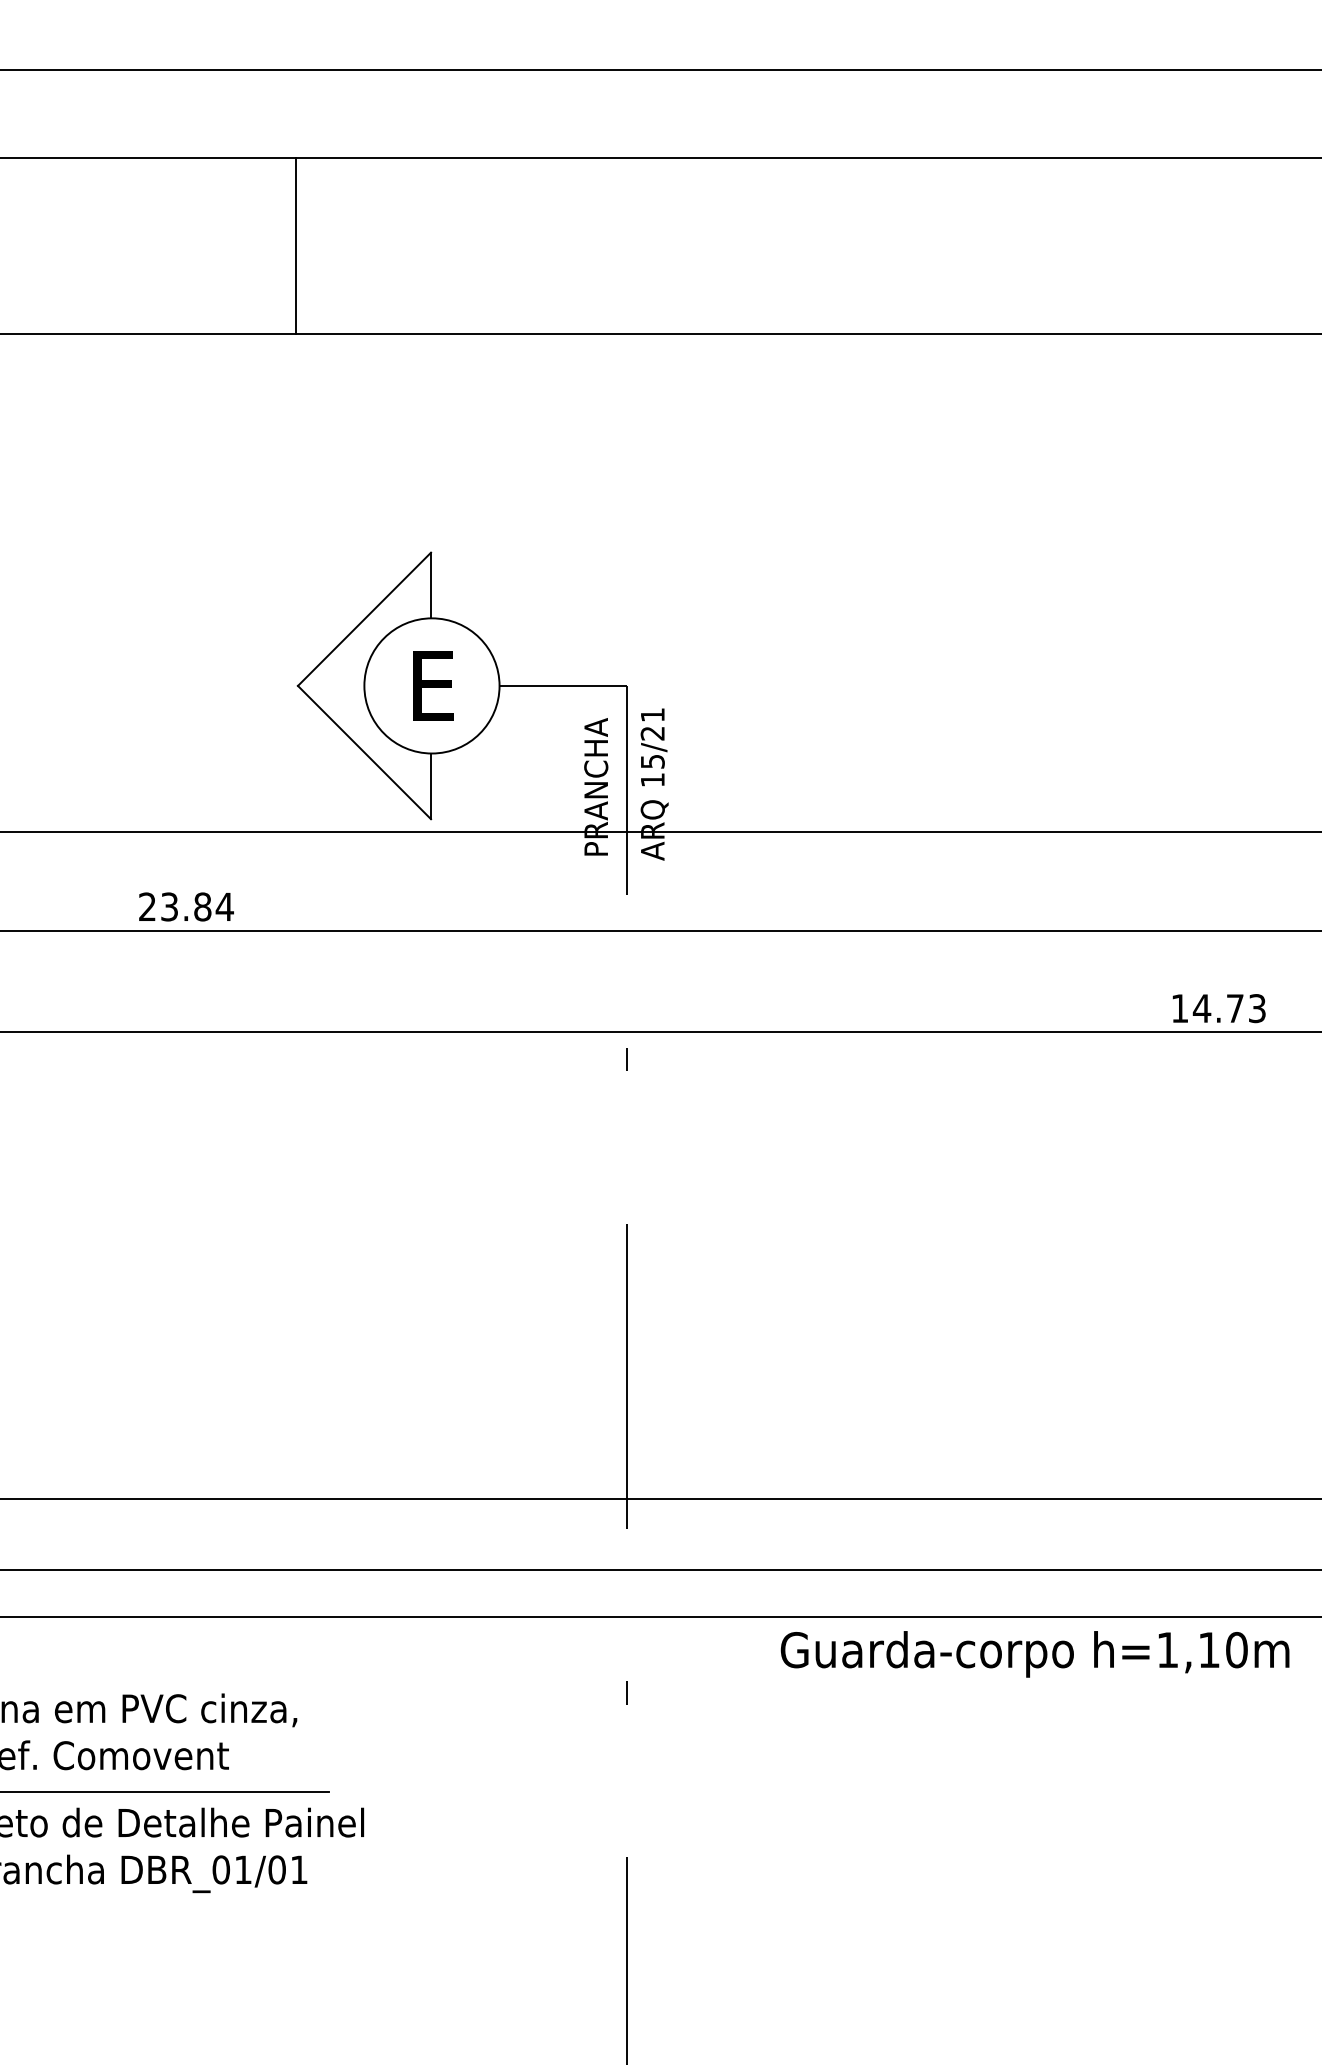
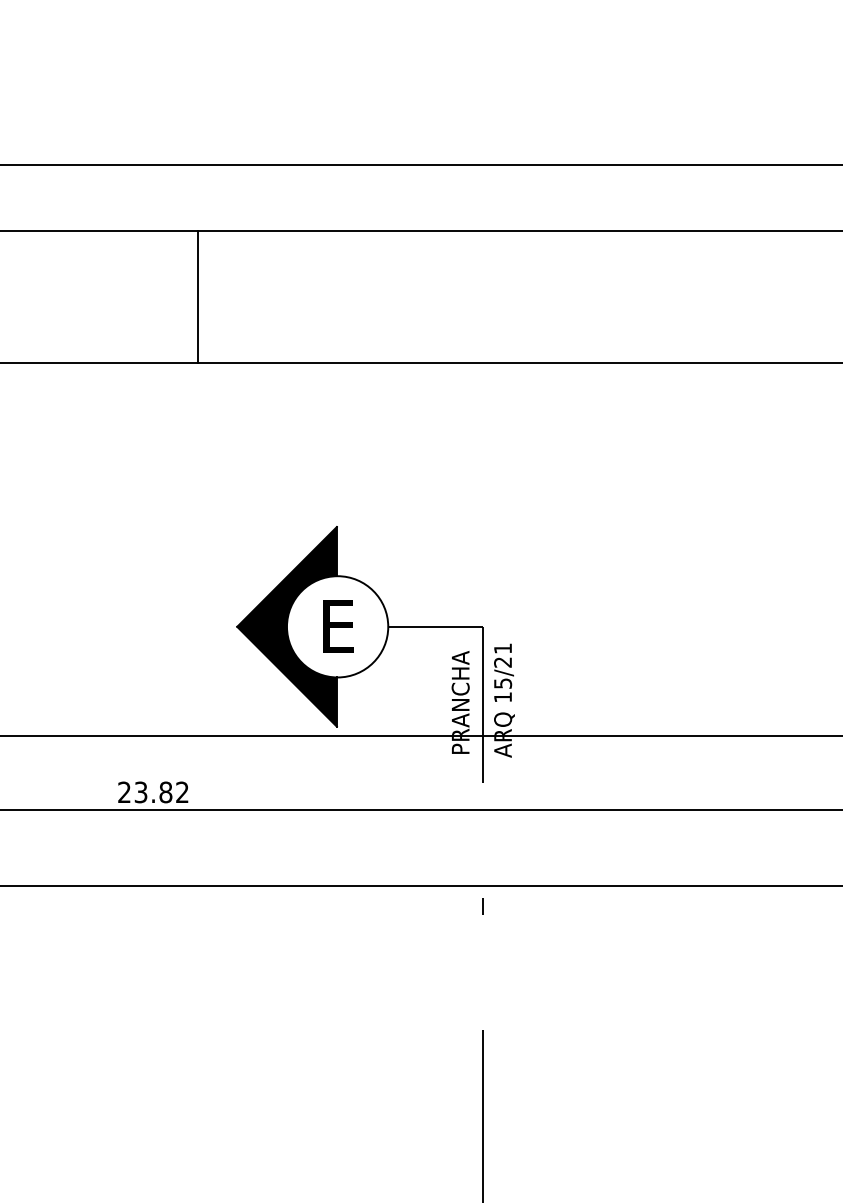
line: (296, 245) -> (197, 296), moved
fill: (364, 685) -> (287, 626), added
text: (224, 906) -> (182, 792), 23.84 -> 23.82

